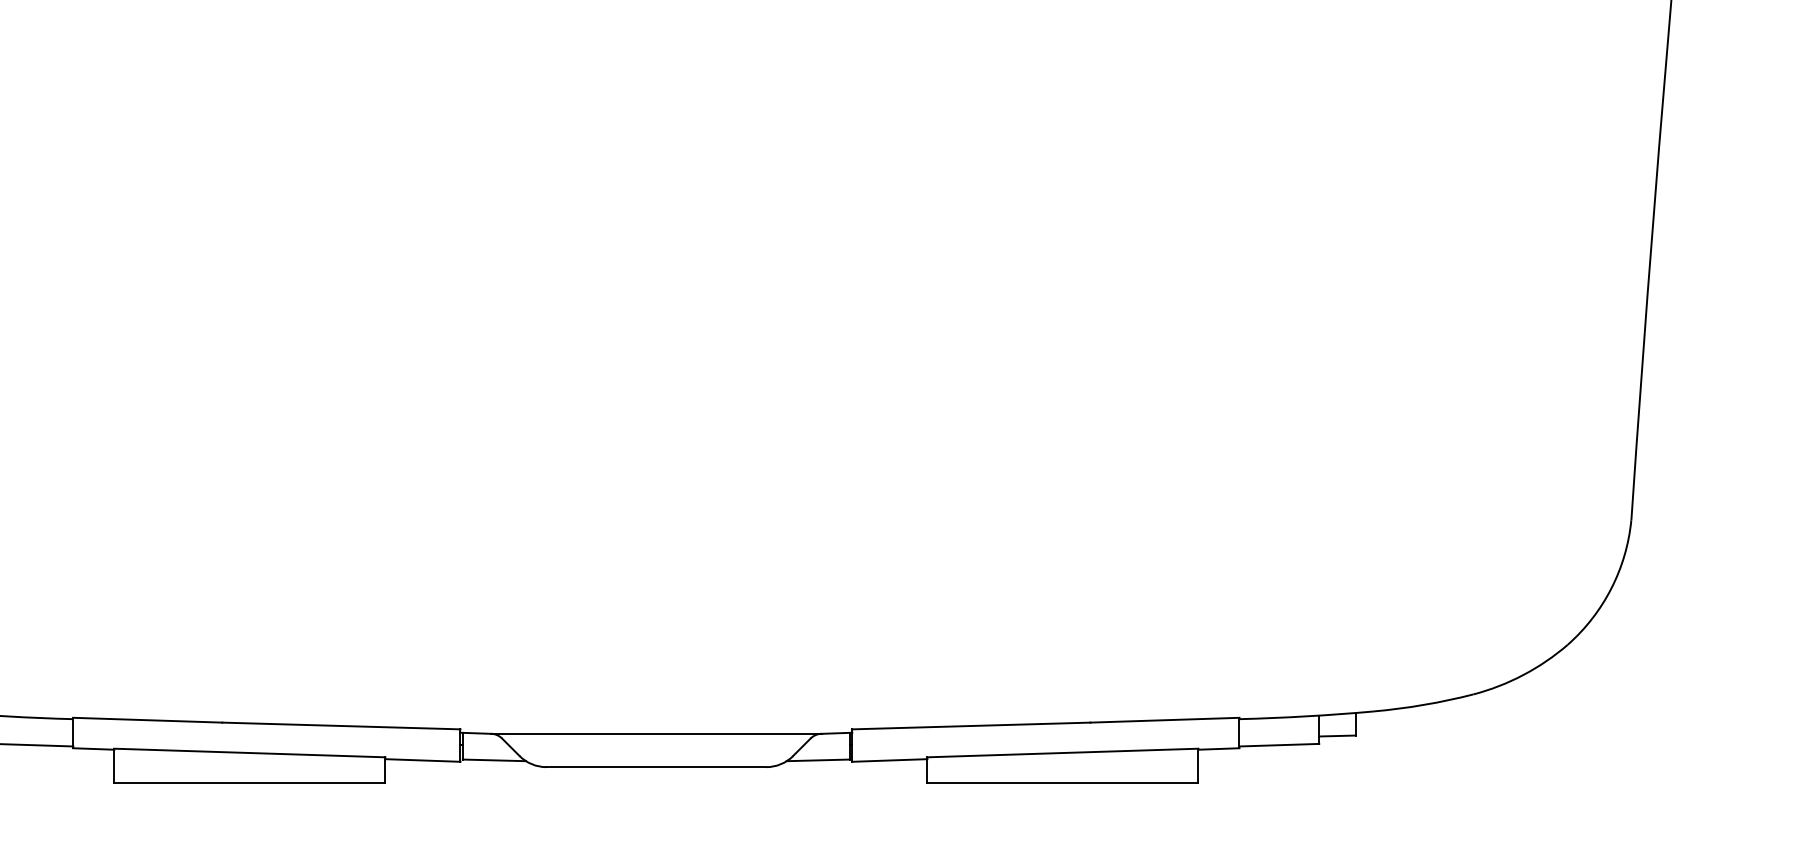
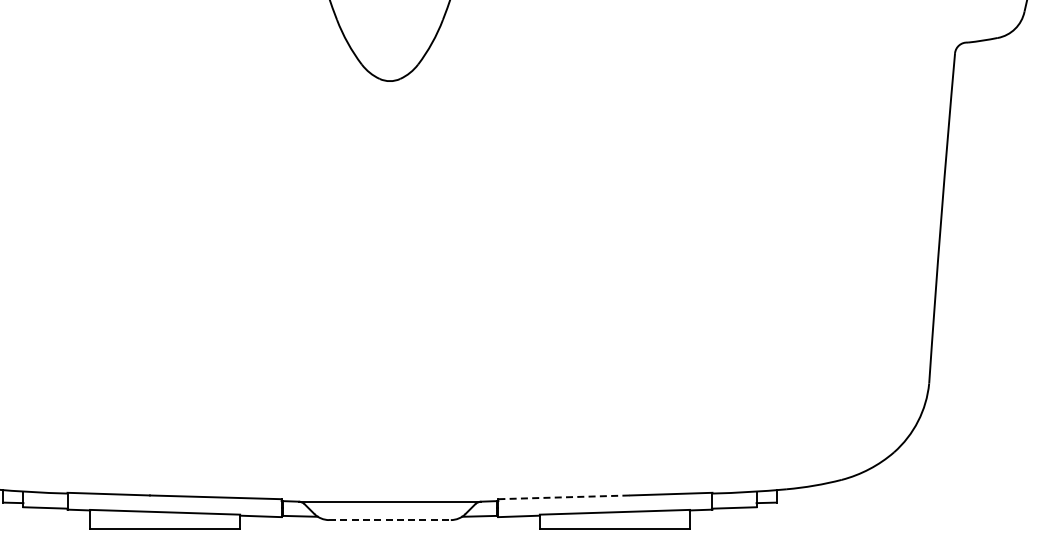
line: (971, 726) -> (564, 497), solid -> dashed
line: (657, 767) -> (390, 520), solid -> dashed

